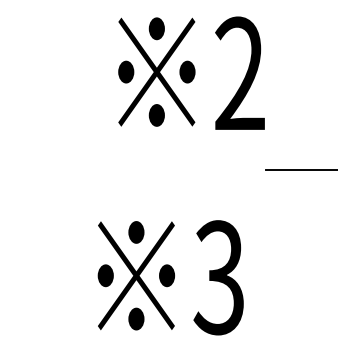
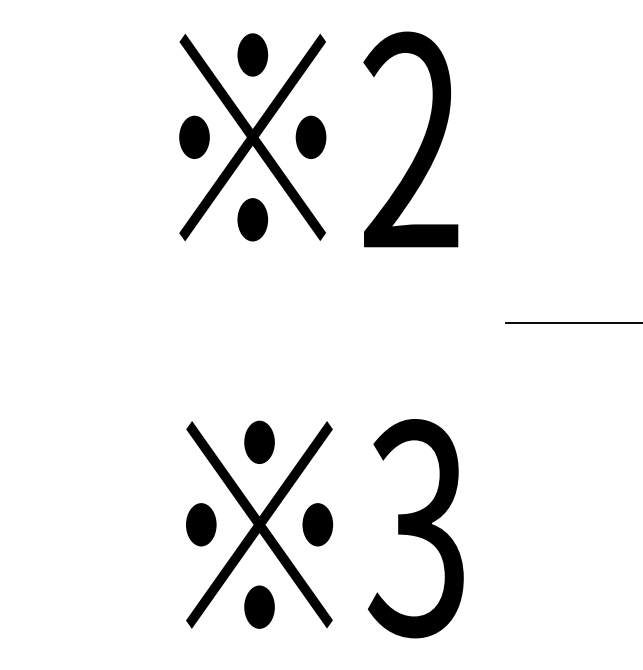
text: (191, 72) -> (318, 138), moved

